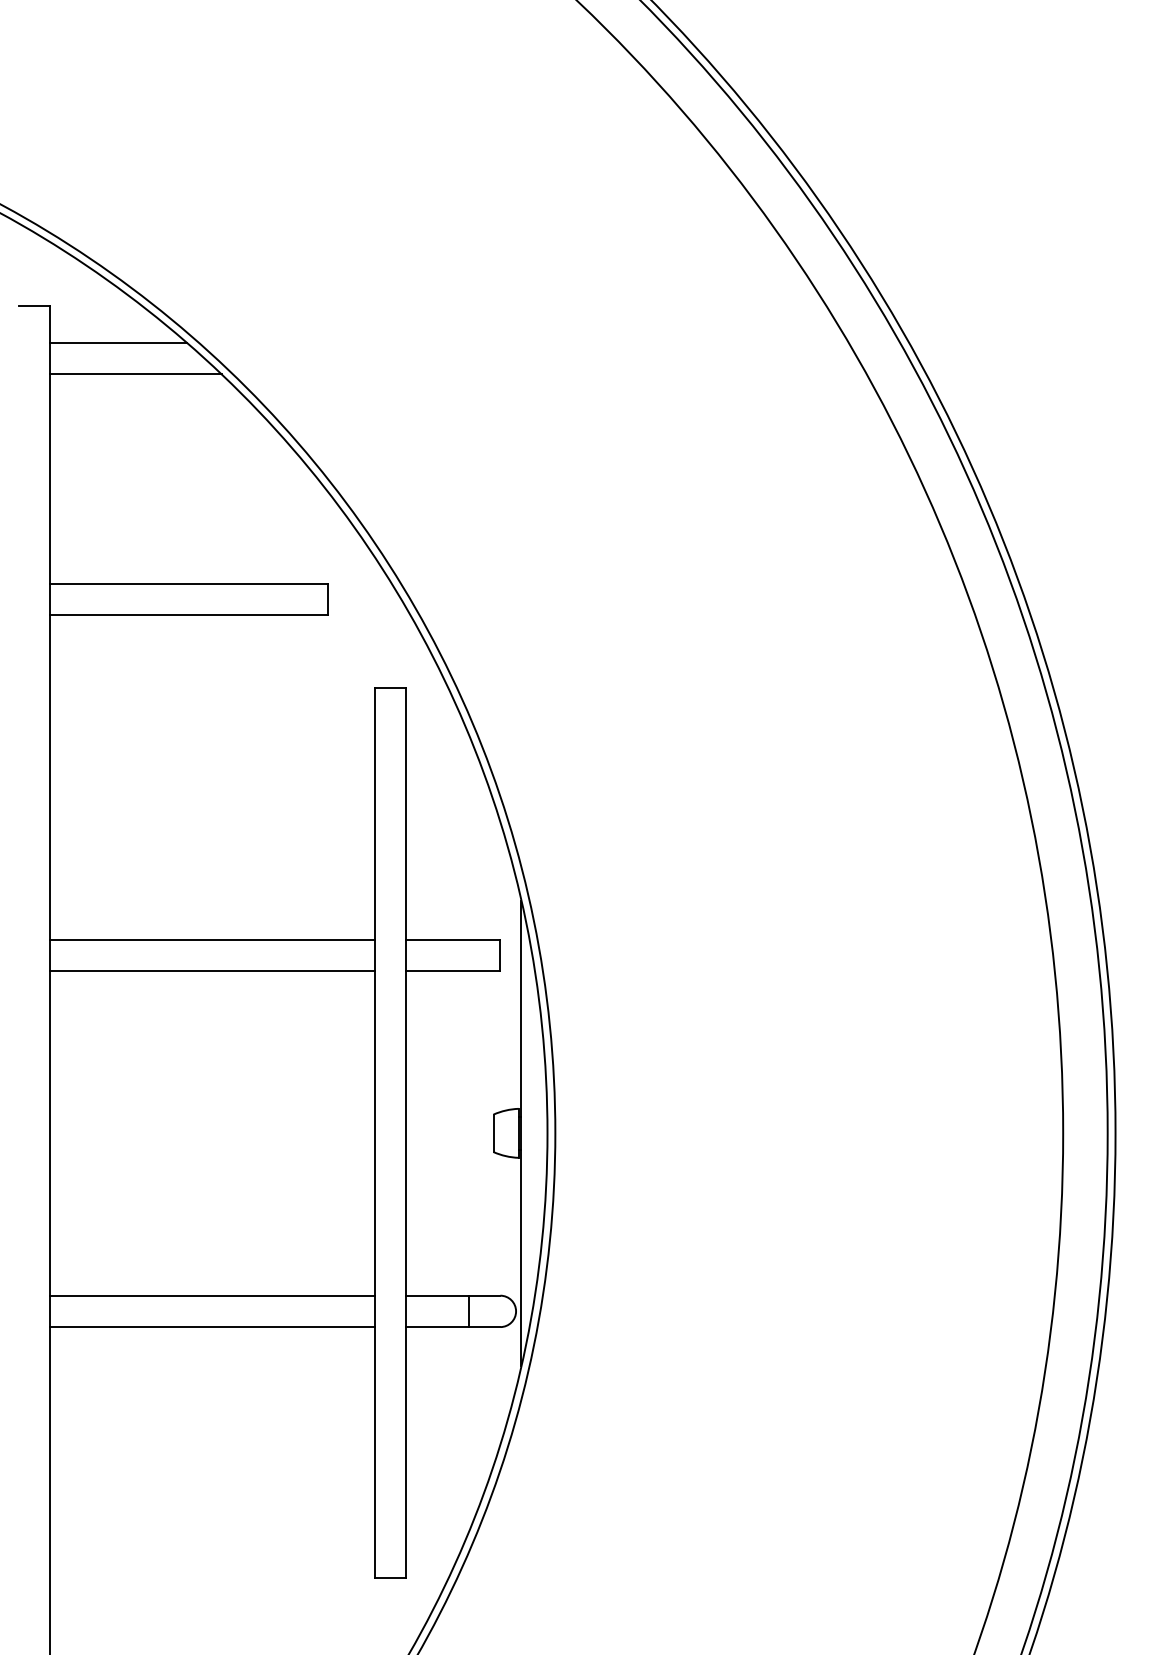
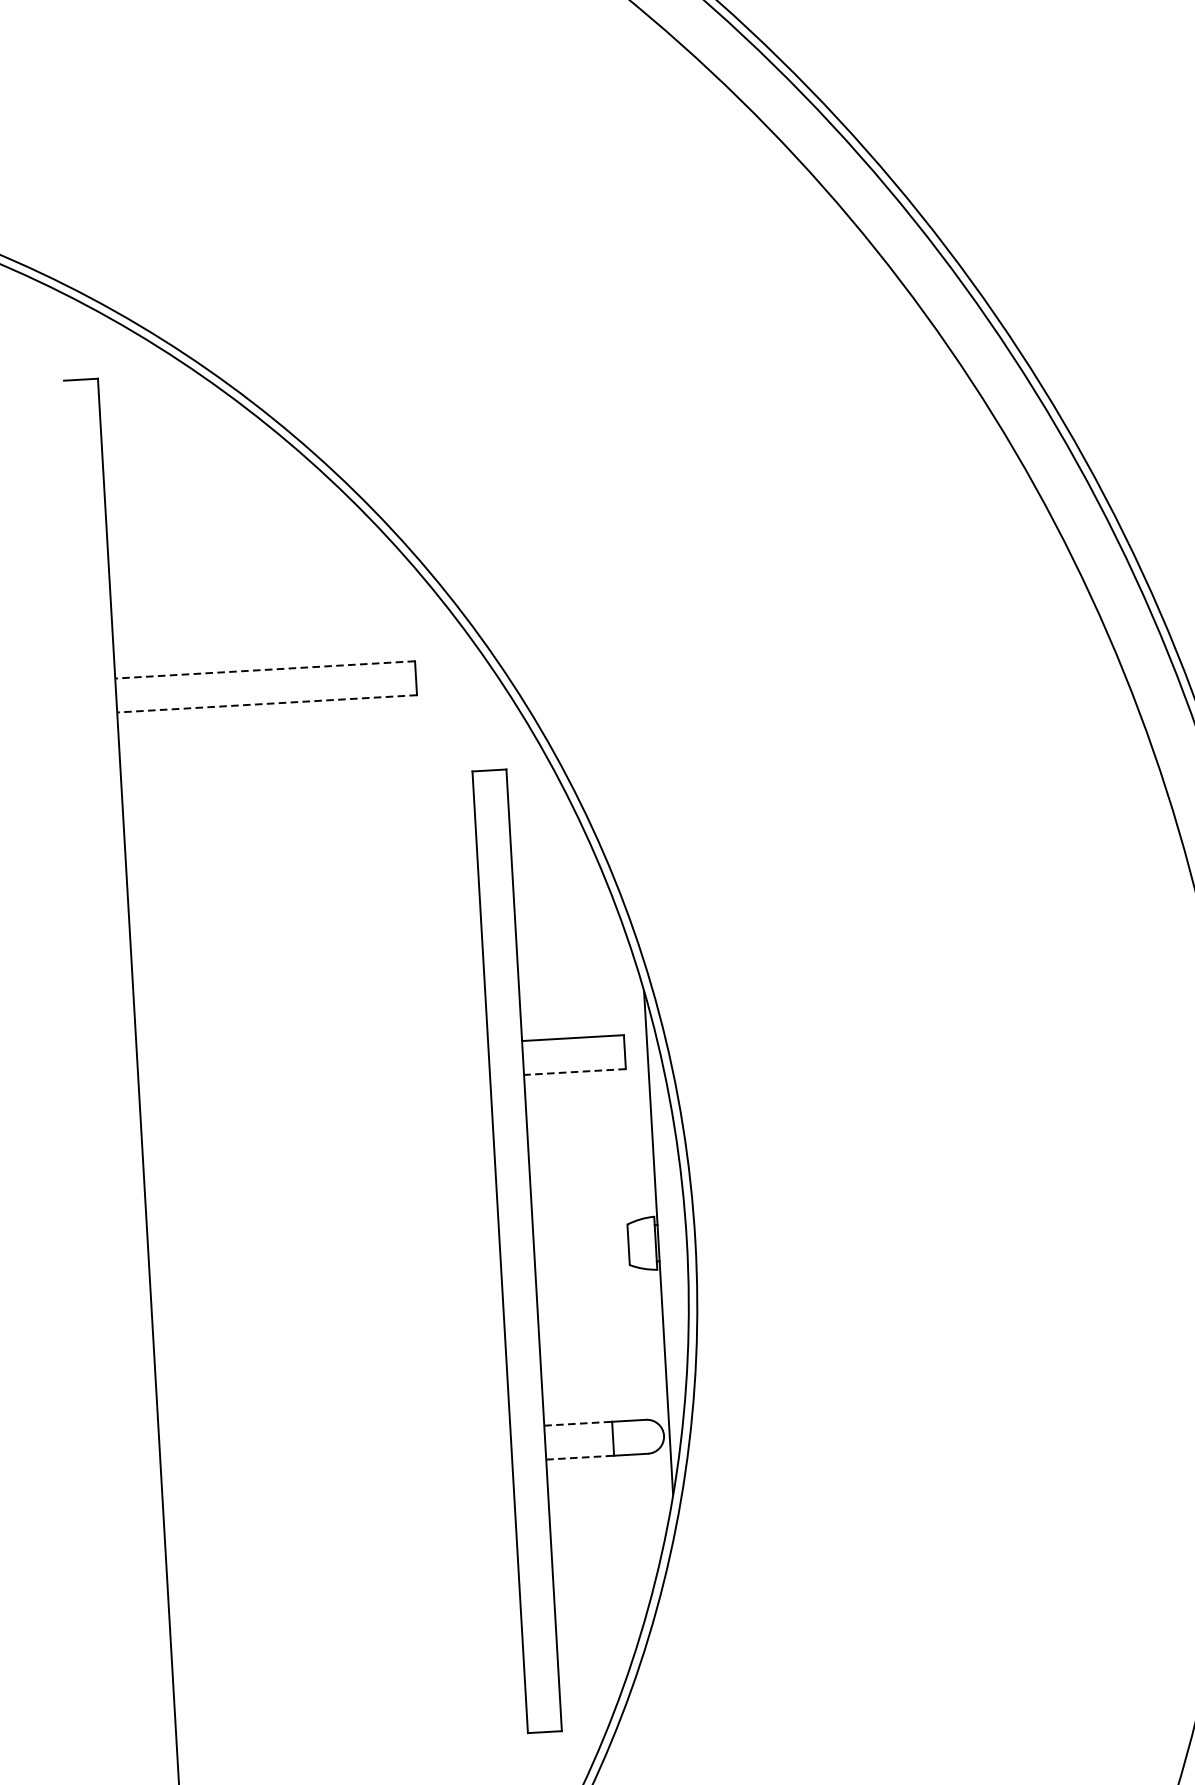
line: (118, 342) -> (174, 413), removed
line: (135, 374) -> (194, 447), removed
line: (188, 583) -> (264, 669), solid -> dashed
line: (188, 615) -> (266, 704), solid -> dashed
line: (212, 939) -> (312, 1052), removed
line: (212, 971) -> (314, 1087), removed
line: (452, 971) -> (574, 1072), solid -> dashed
line: (212, 1295) -> (335, 1437), removed
line: (438, 1295) -> (579, 1423), solid -> dashed
line: (212, 1327) -> (337, 1472), removed
line: (438, 1327) -> (581, 1458), solid -> dashed

